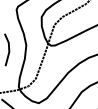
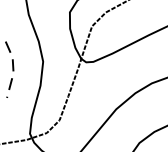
line: (9, 49) -> (13, 68), solid -> dashed

